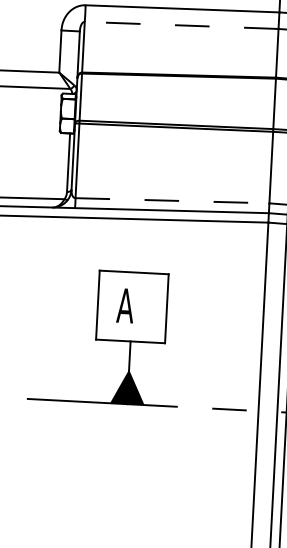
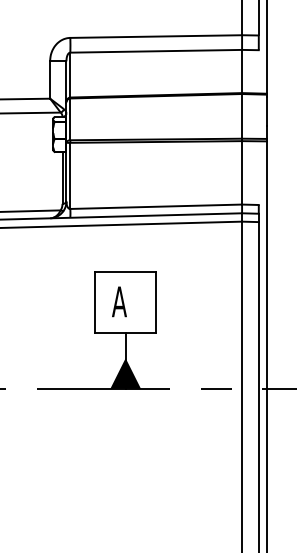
line: (181, 25) -> (156, 51), dashed -> solid
line: (171, 200) -> (155, 206), dashed -> solid

